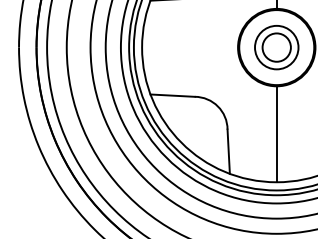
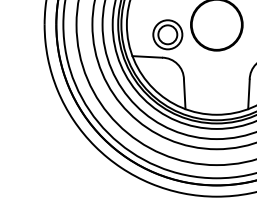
part: (276, 47) -> (167, 34), moved
line: (276, 133) -> (216, 82), removed

